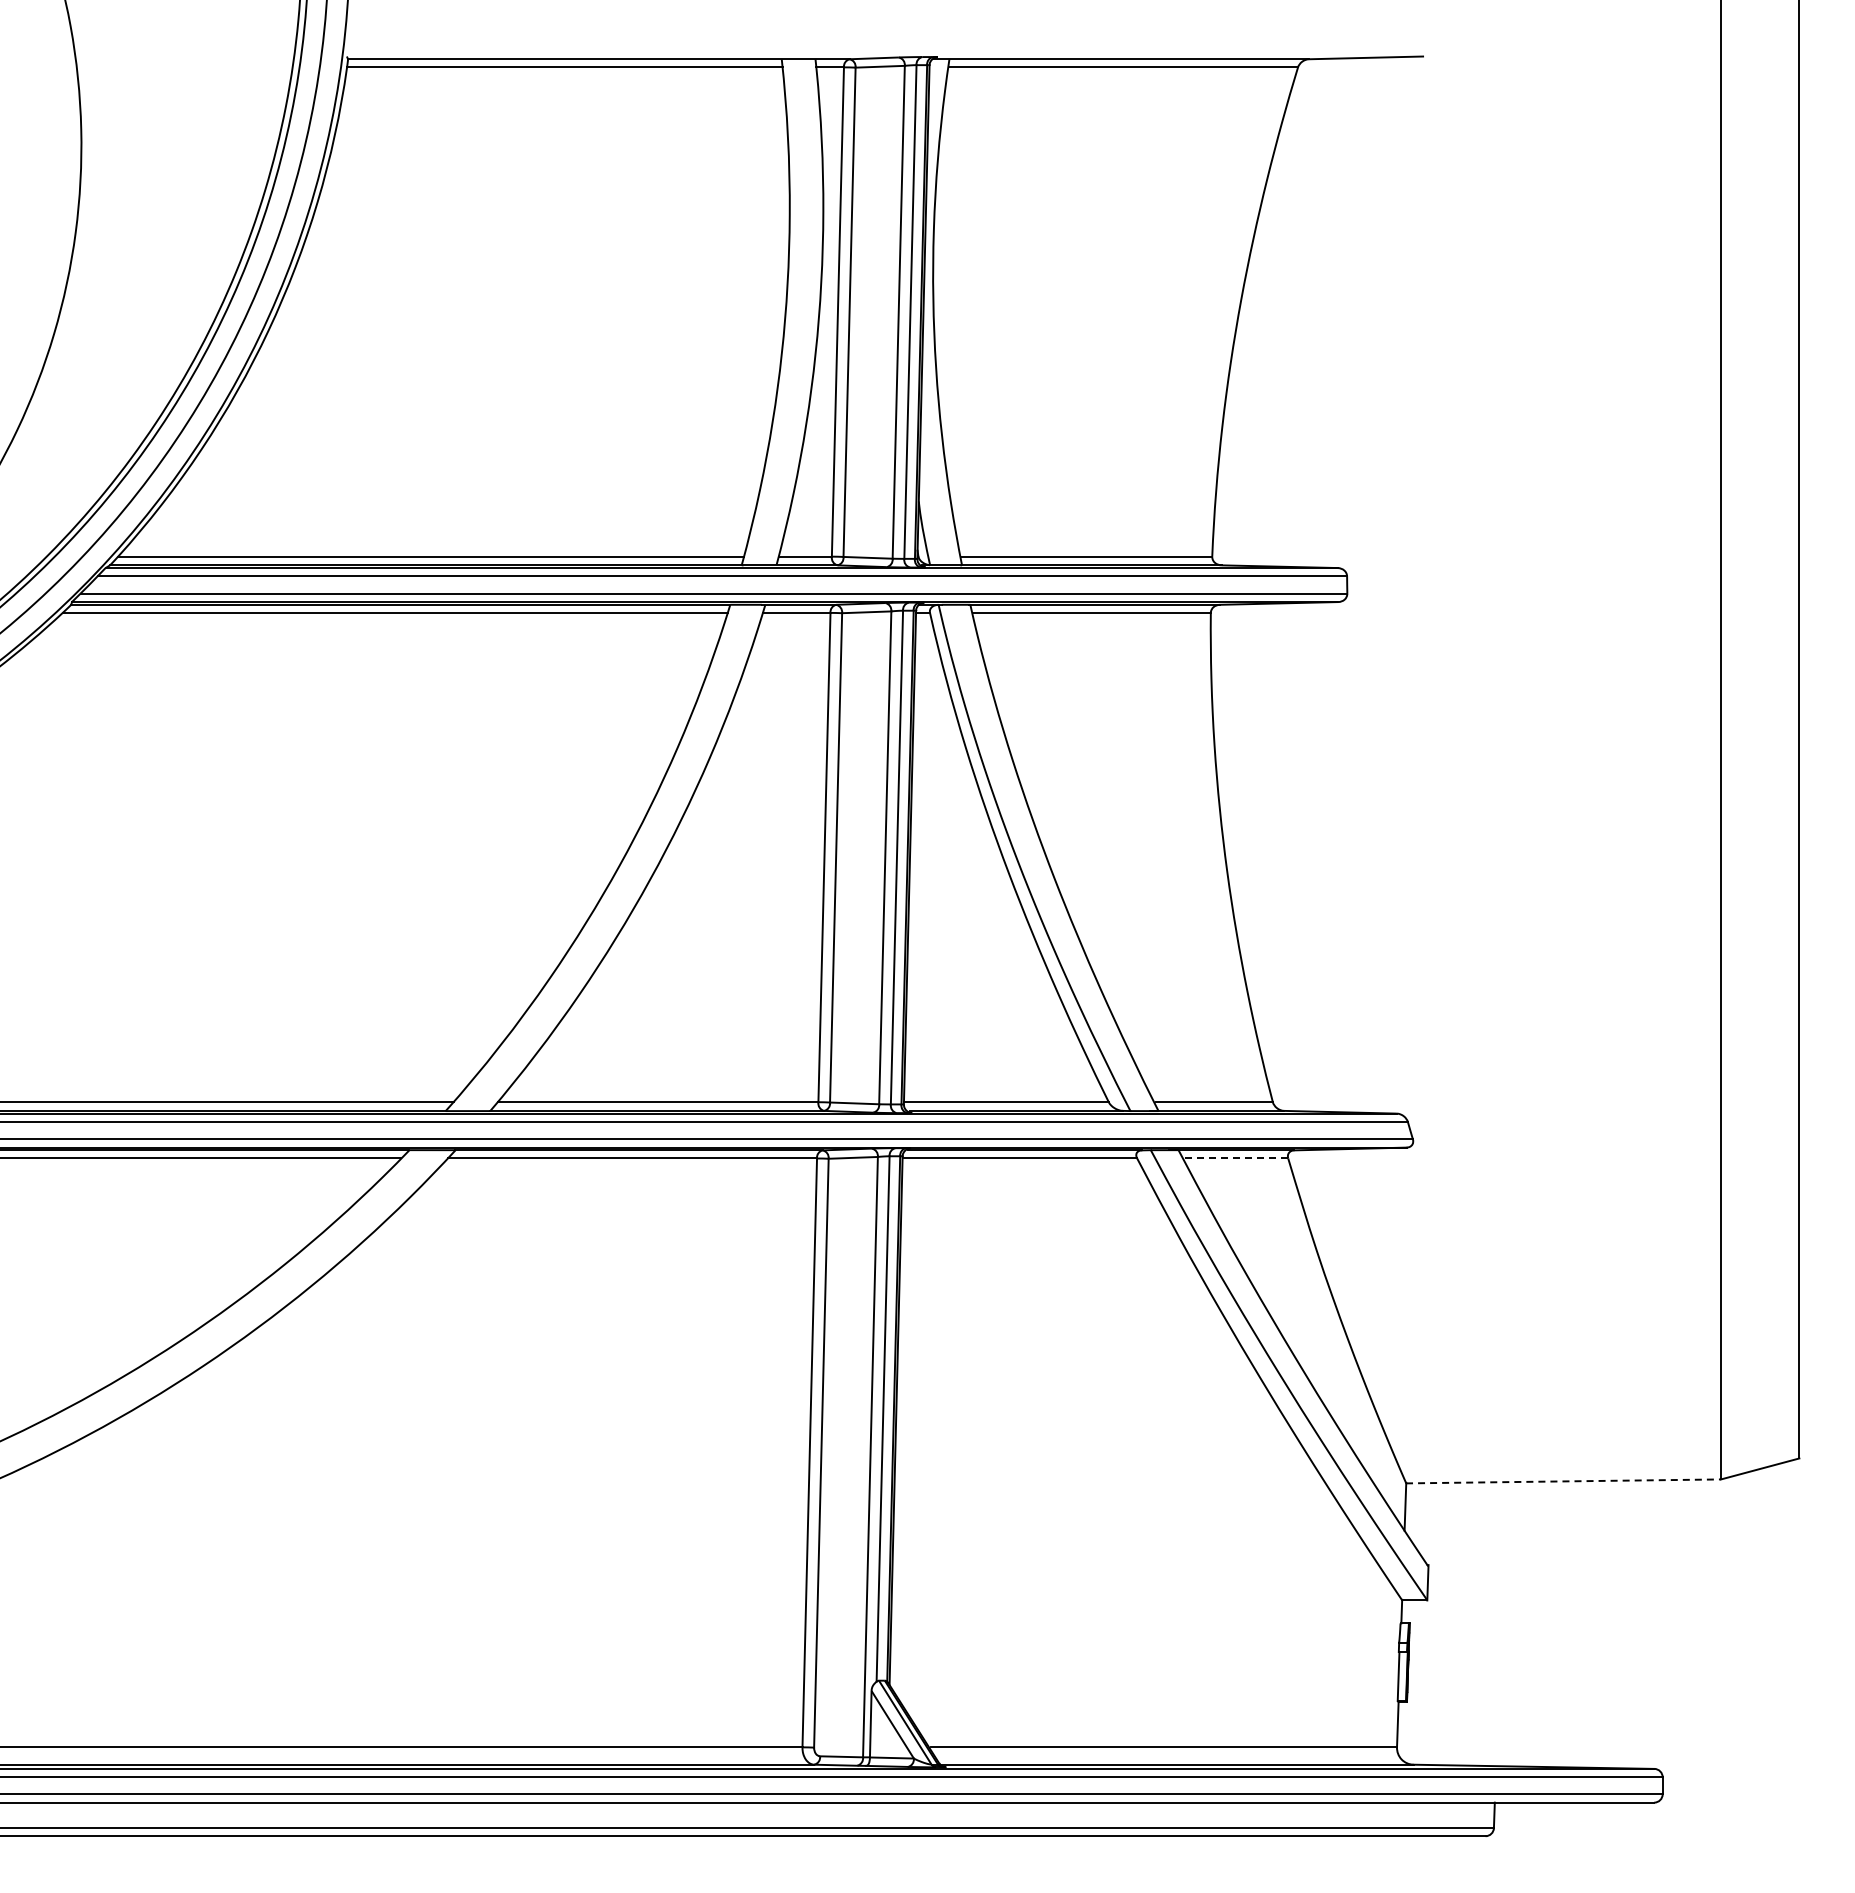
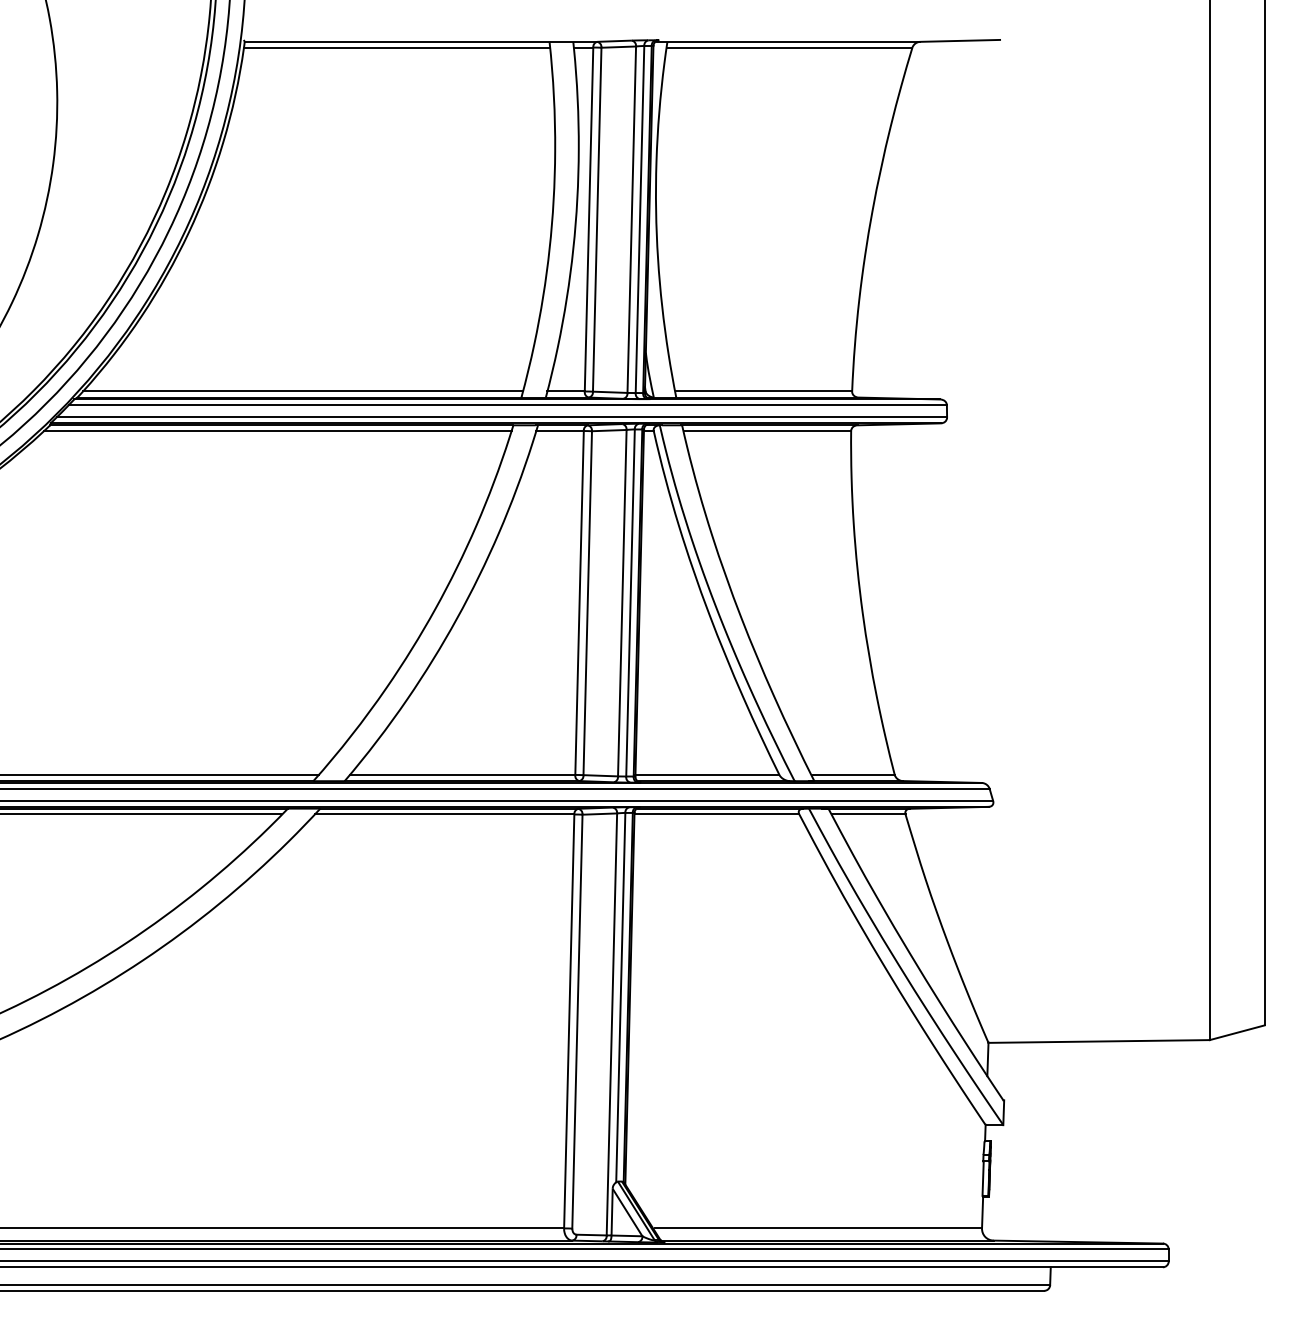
line: (1235, 1158) -> (868, 814), dashed -> solid
line: (1563, 1481) -> (1099, 1041), dashed -> solid

